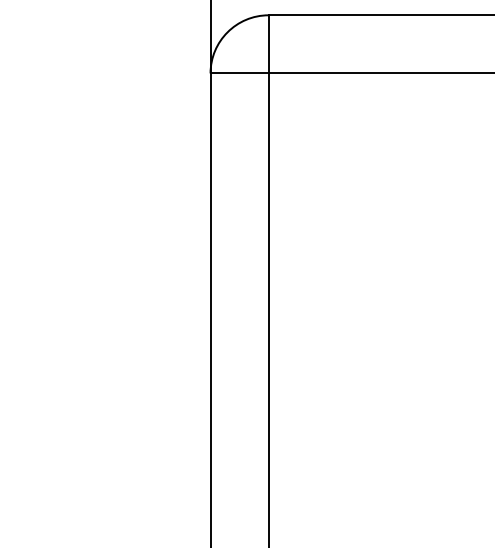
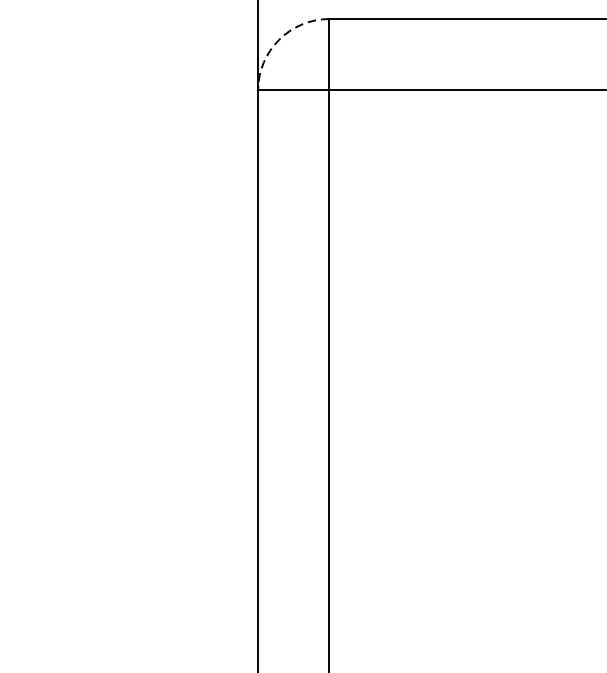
arc: (227, 32) -> (278, 40), solid -> dashed

